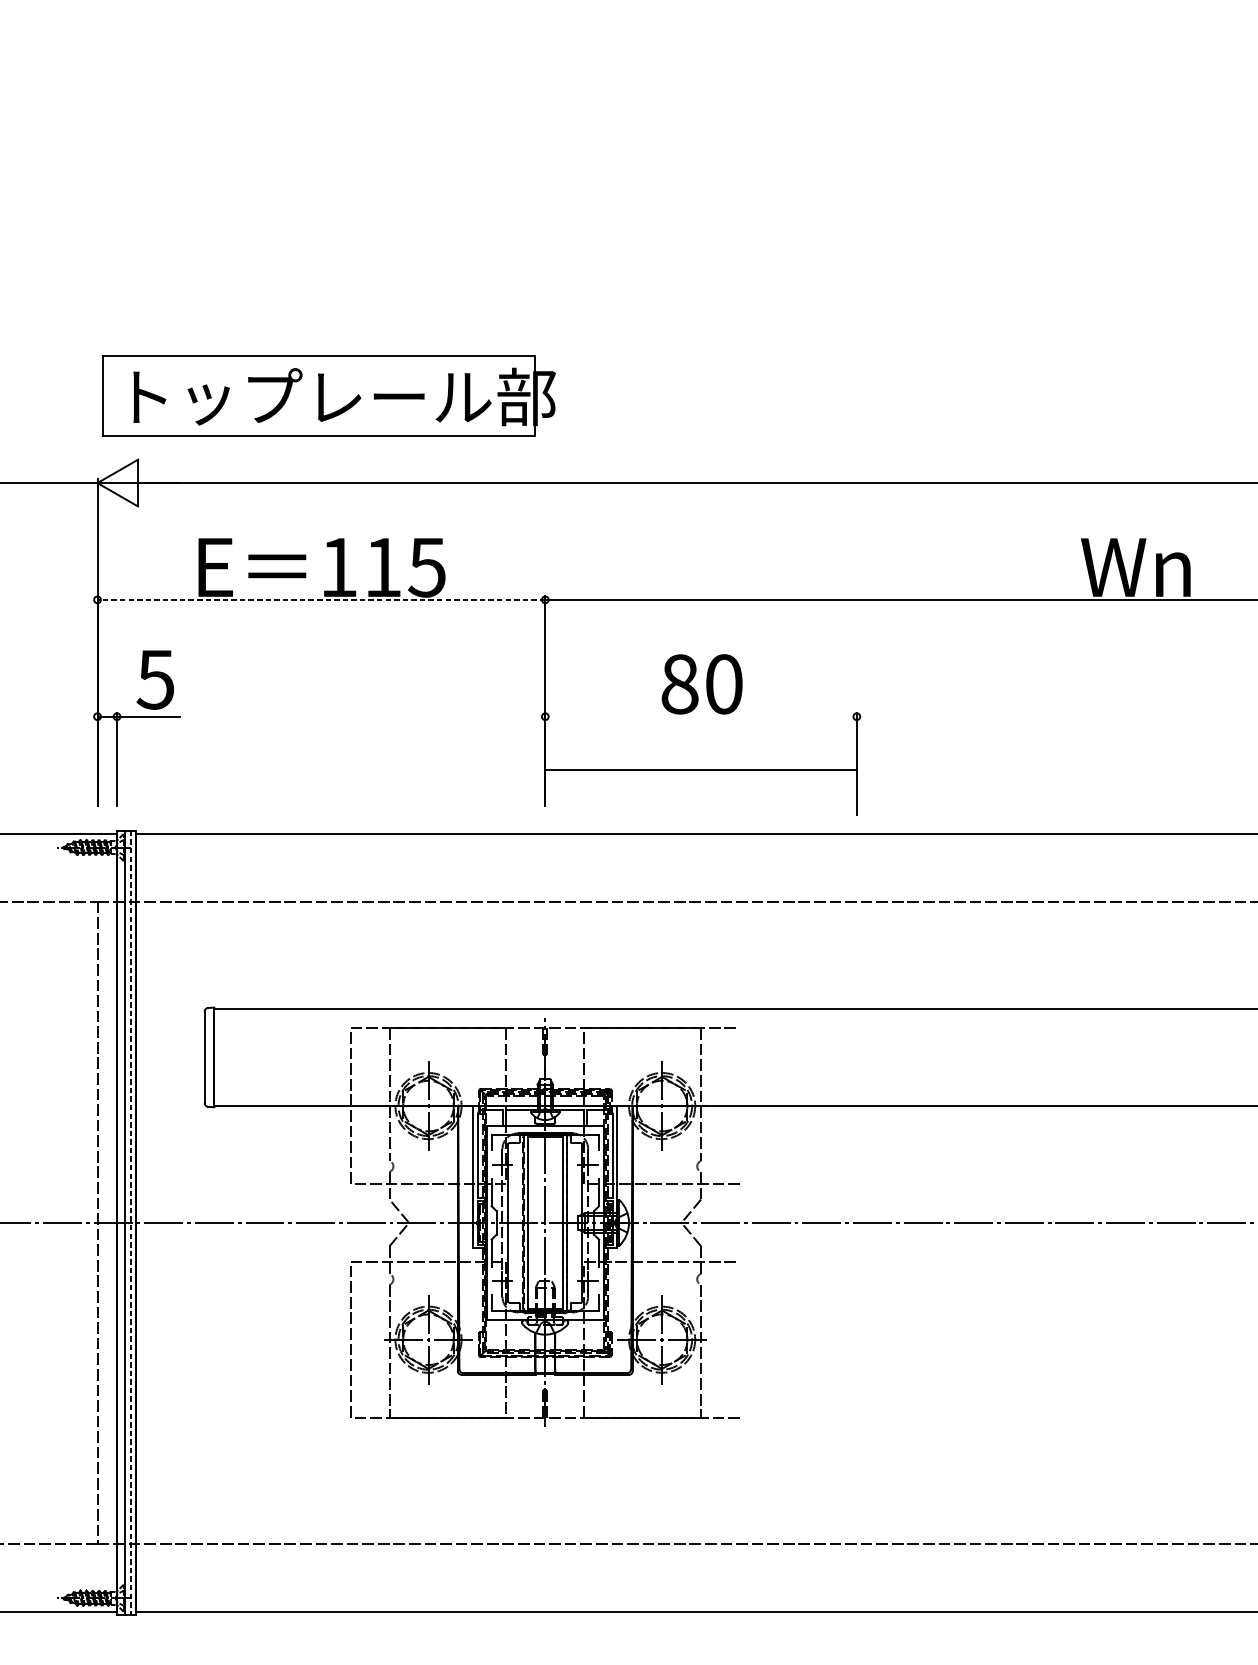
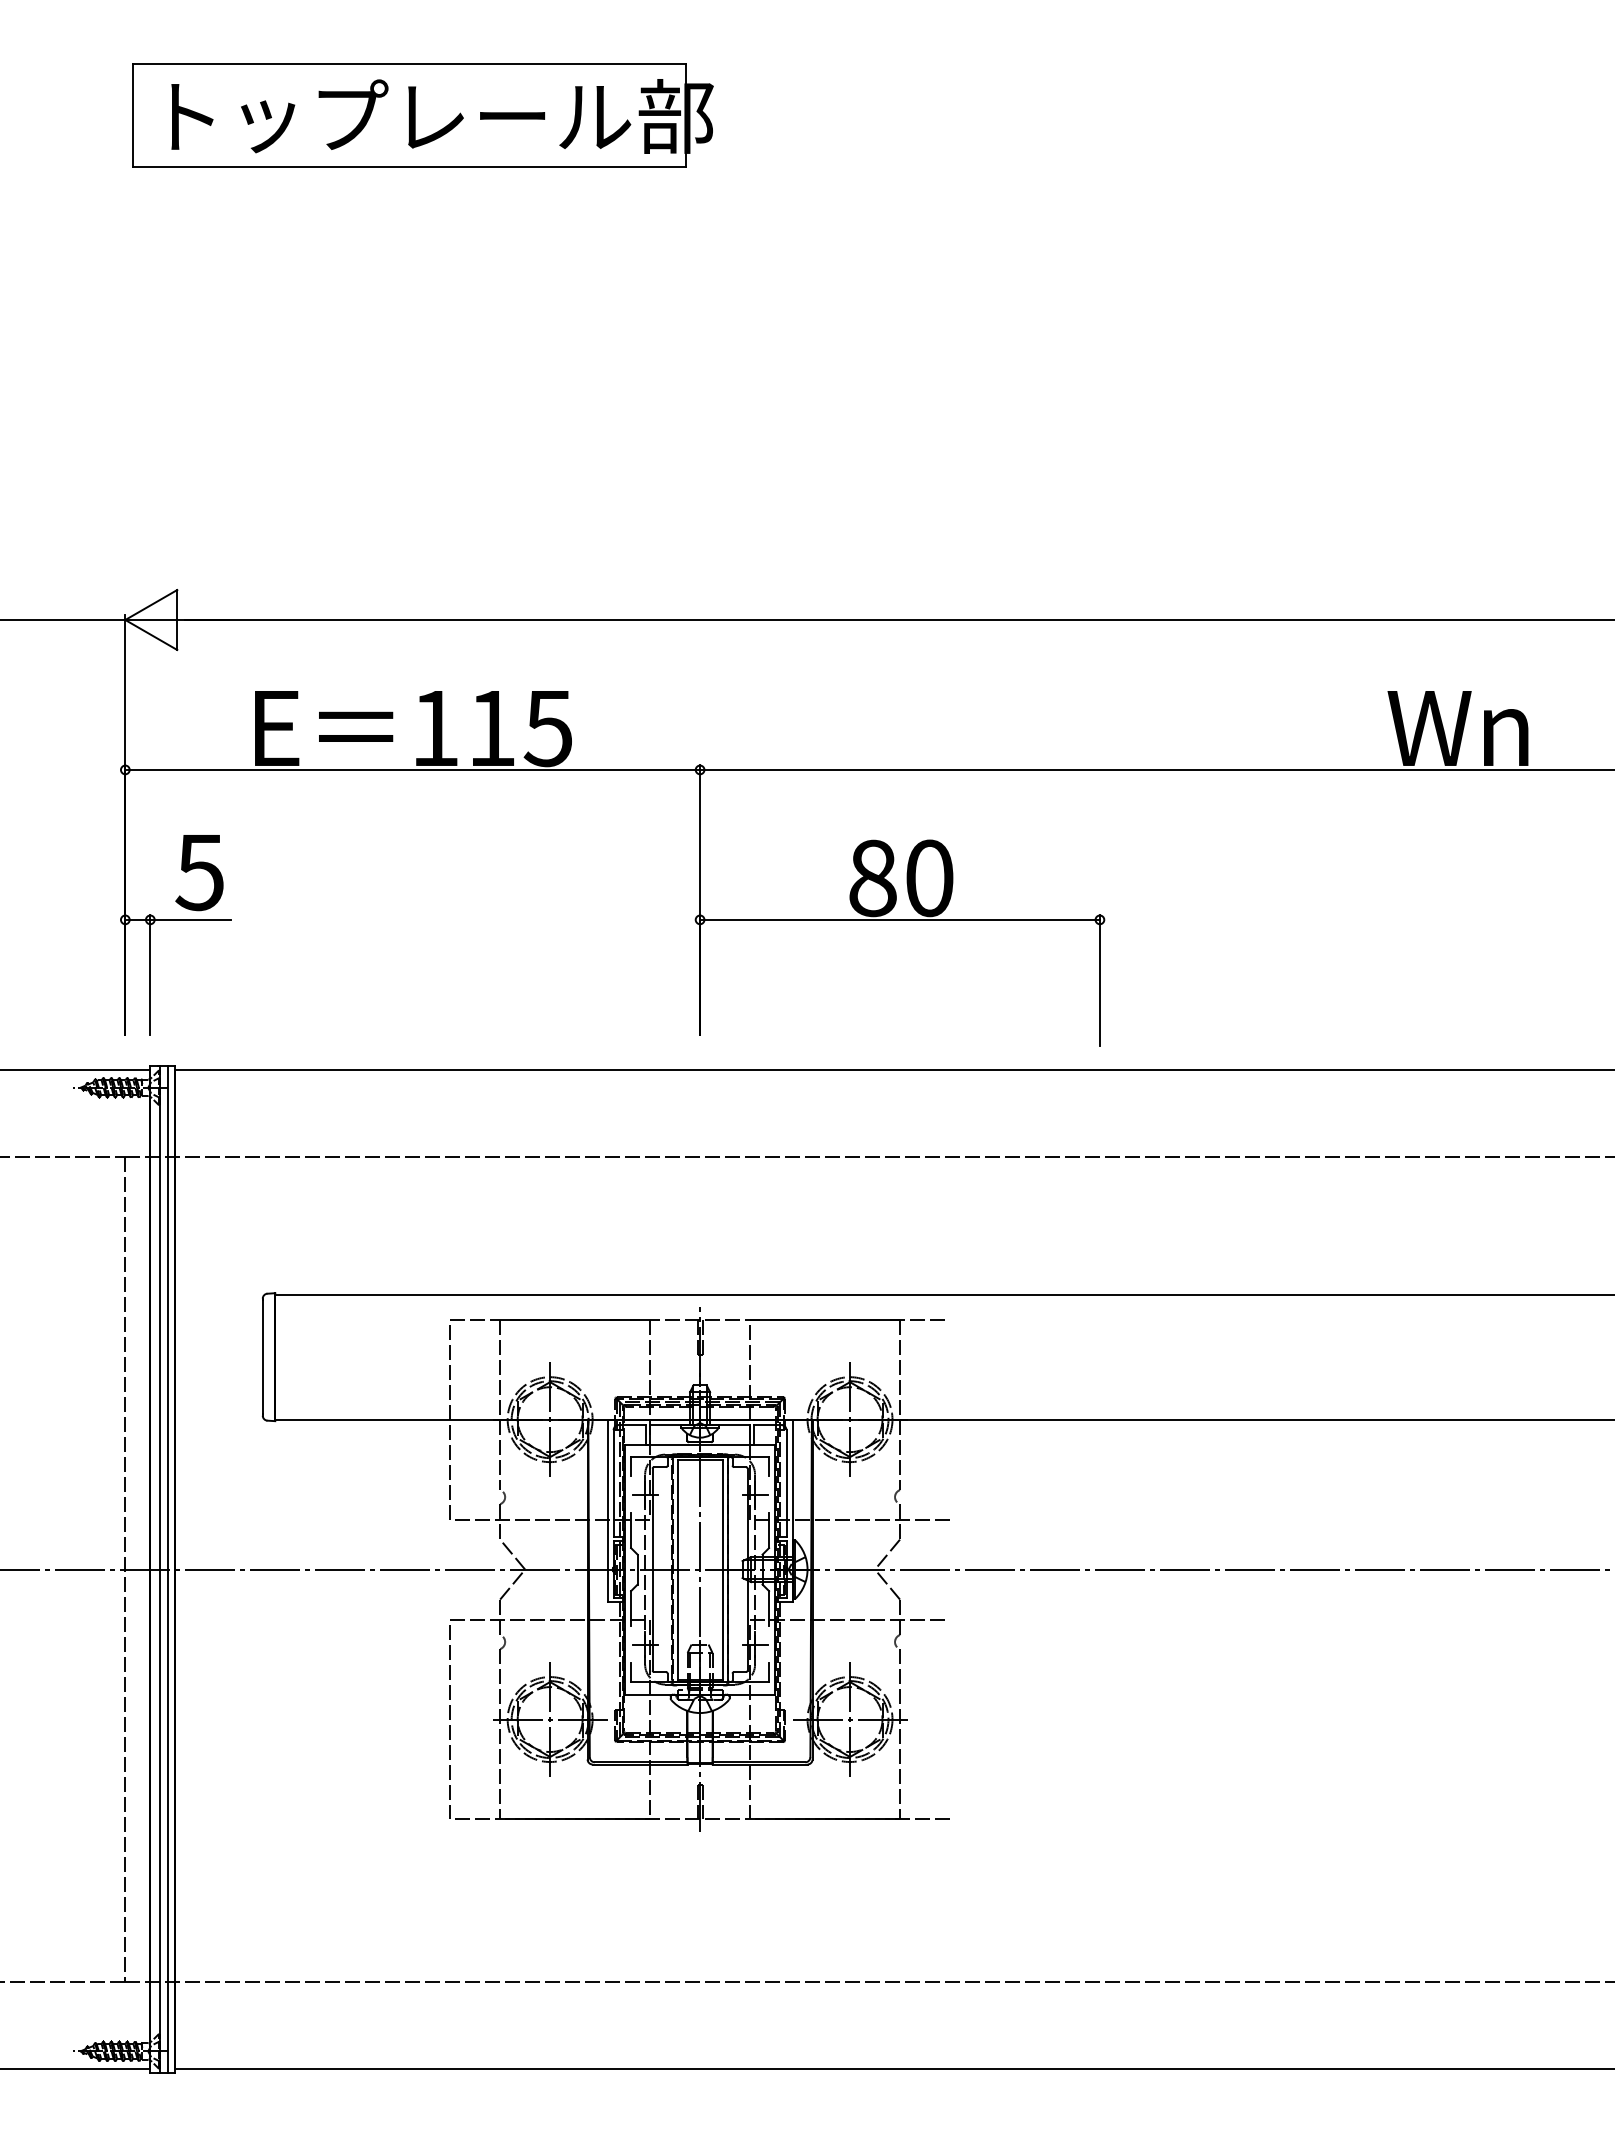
part: (329, 396) -> (422, 115), moved
line: (321, 599) -> (412, 769), dashed -> solid
line: (700, 770) -> (899, 919), moved
line: (130, 1223) -> (167, 1570), dashed -> solid

